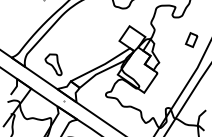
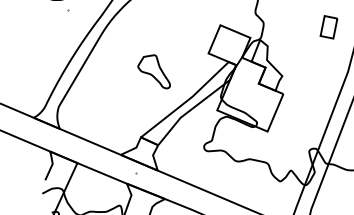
part: (53, 64) -> (153, 72), moved

